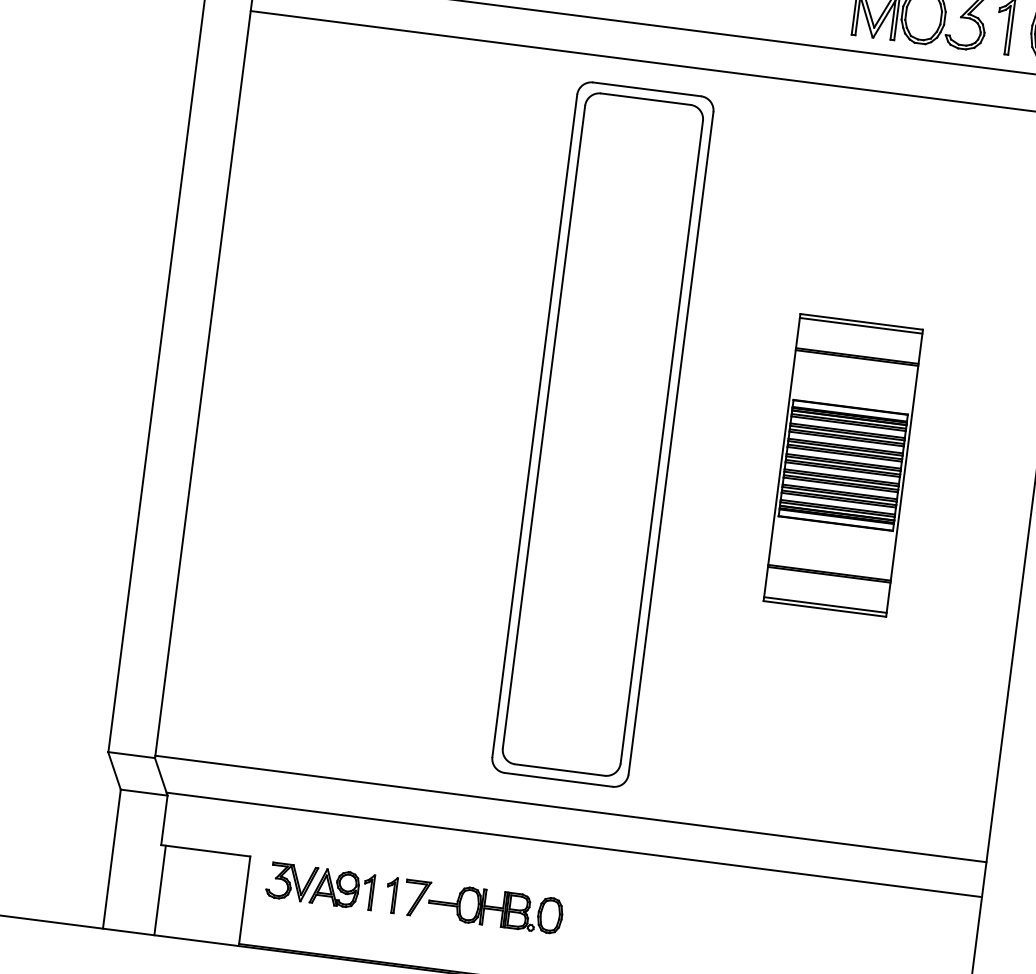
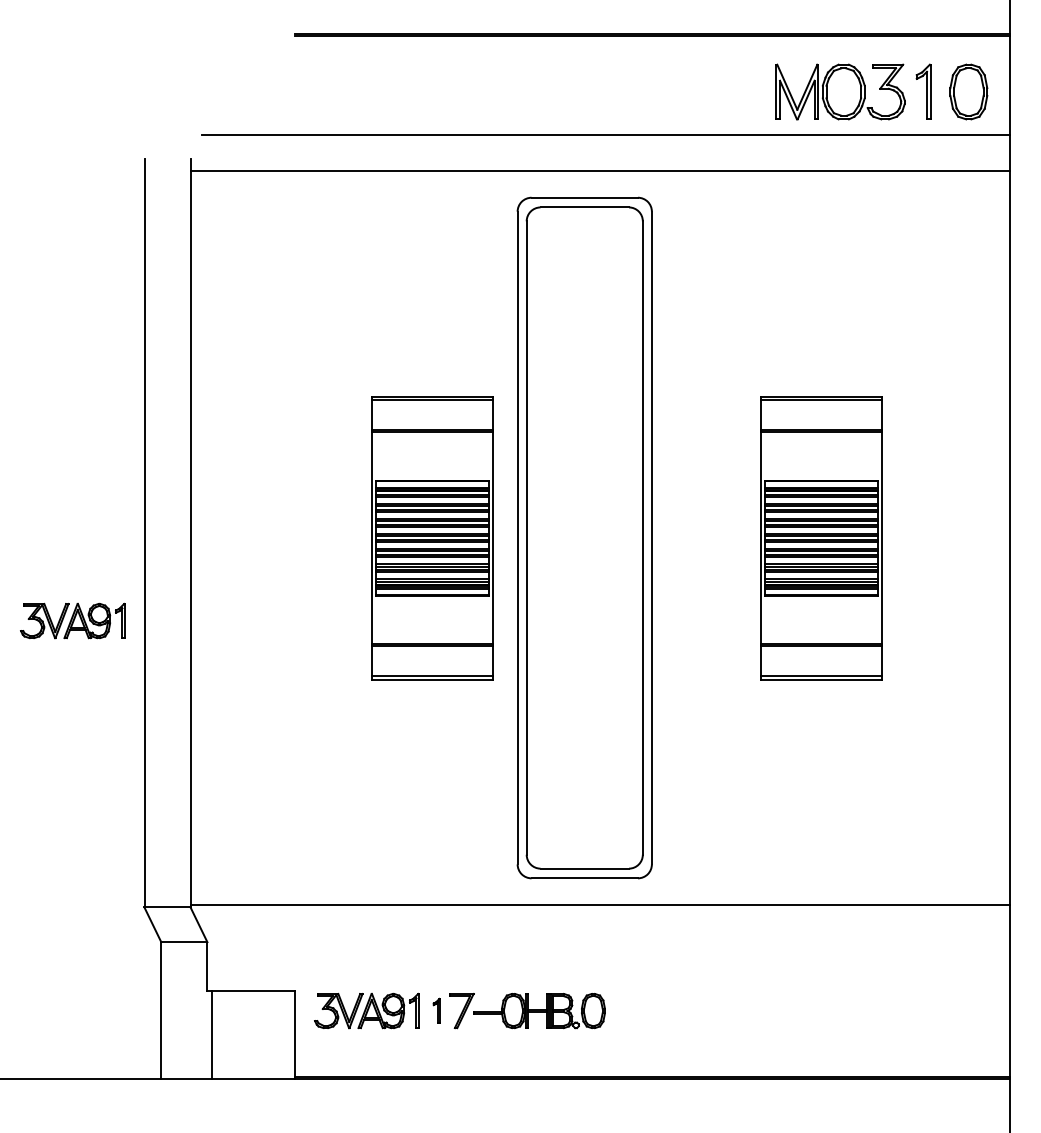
part: (448, 415) -> (432, 538), added
part: (72, 451) -> (72, 620), added
line: (573, 844) -> (607, 939), removed
part: (391, 894) -> (436, 1010), size x0.7

